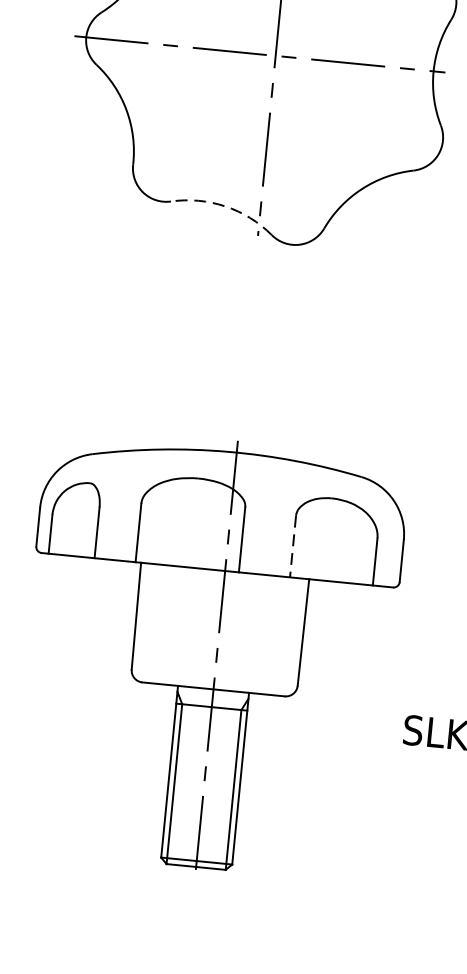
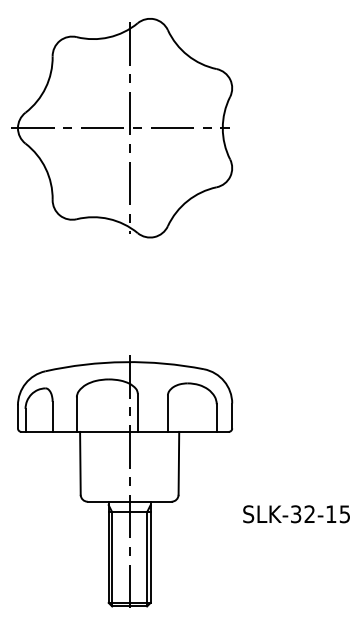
arc: (224, 205) -> (108, 218), dashed -> solid
line: (292, 547) -> (167, 414), dashed -> solid

